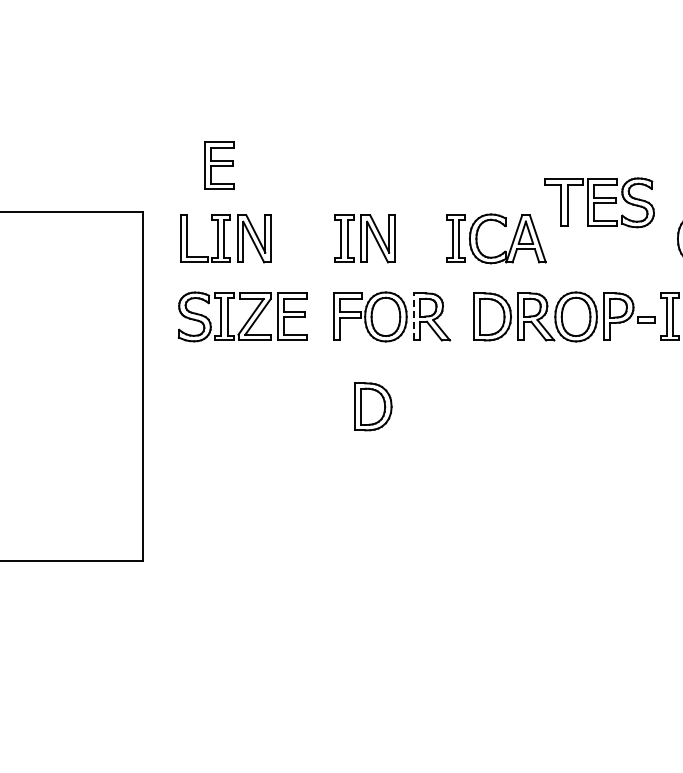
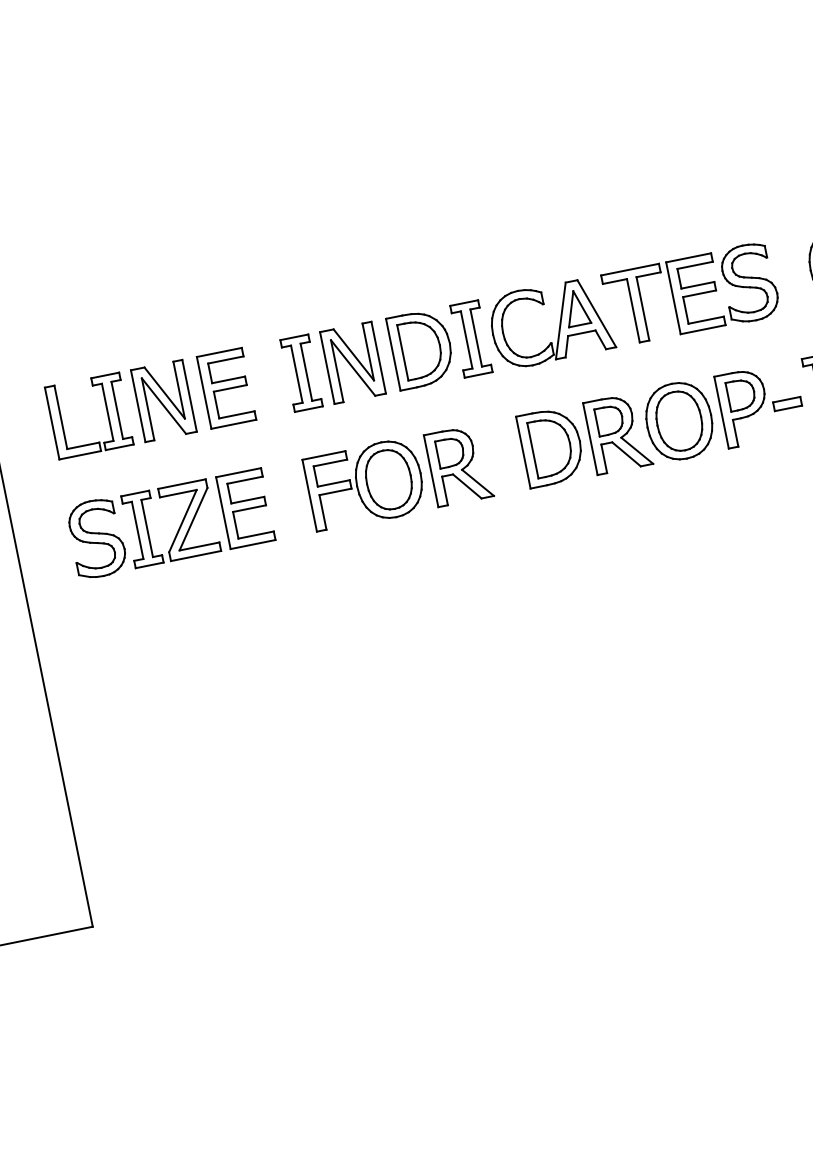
part: (219, 165) -> (226, 387), moved
part: (599, 202) -> (690, 294), moved
line: (413, 316) -> (430, 470), dashed -> solid
part: (373, 406) -> (422, 348), moved

